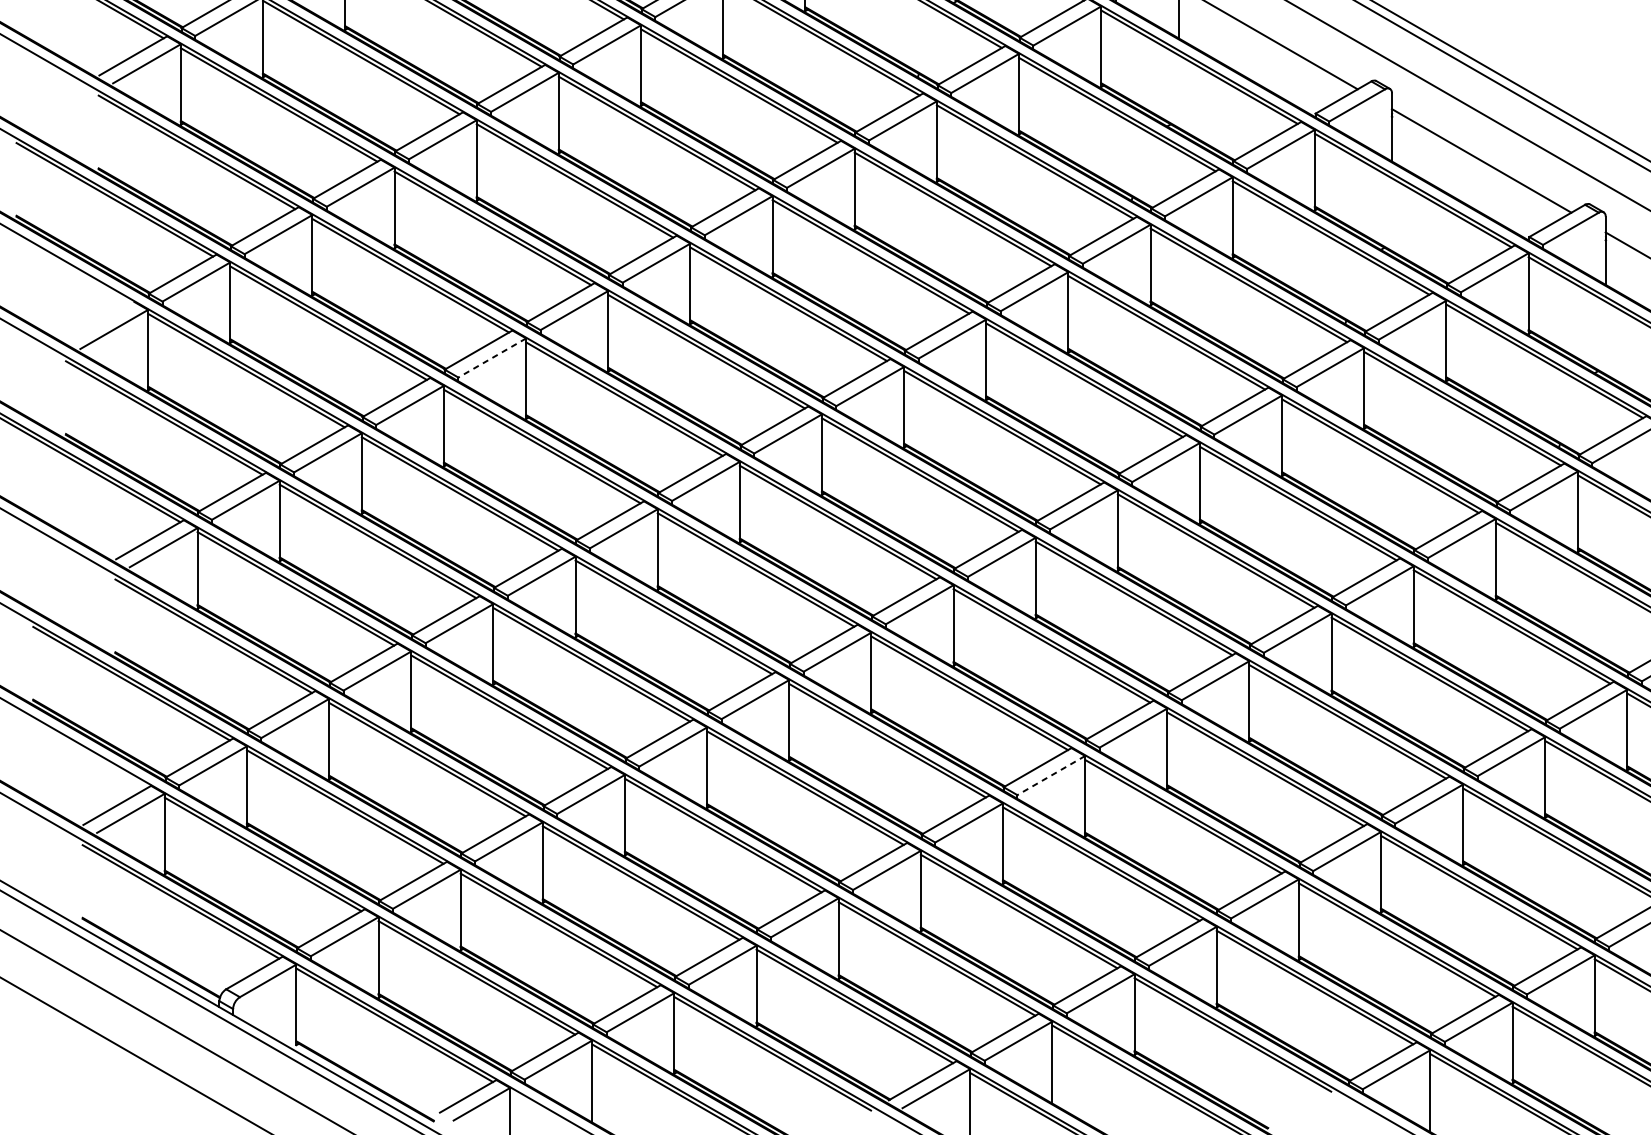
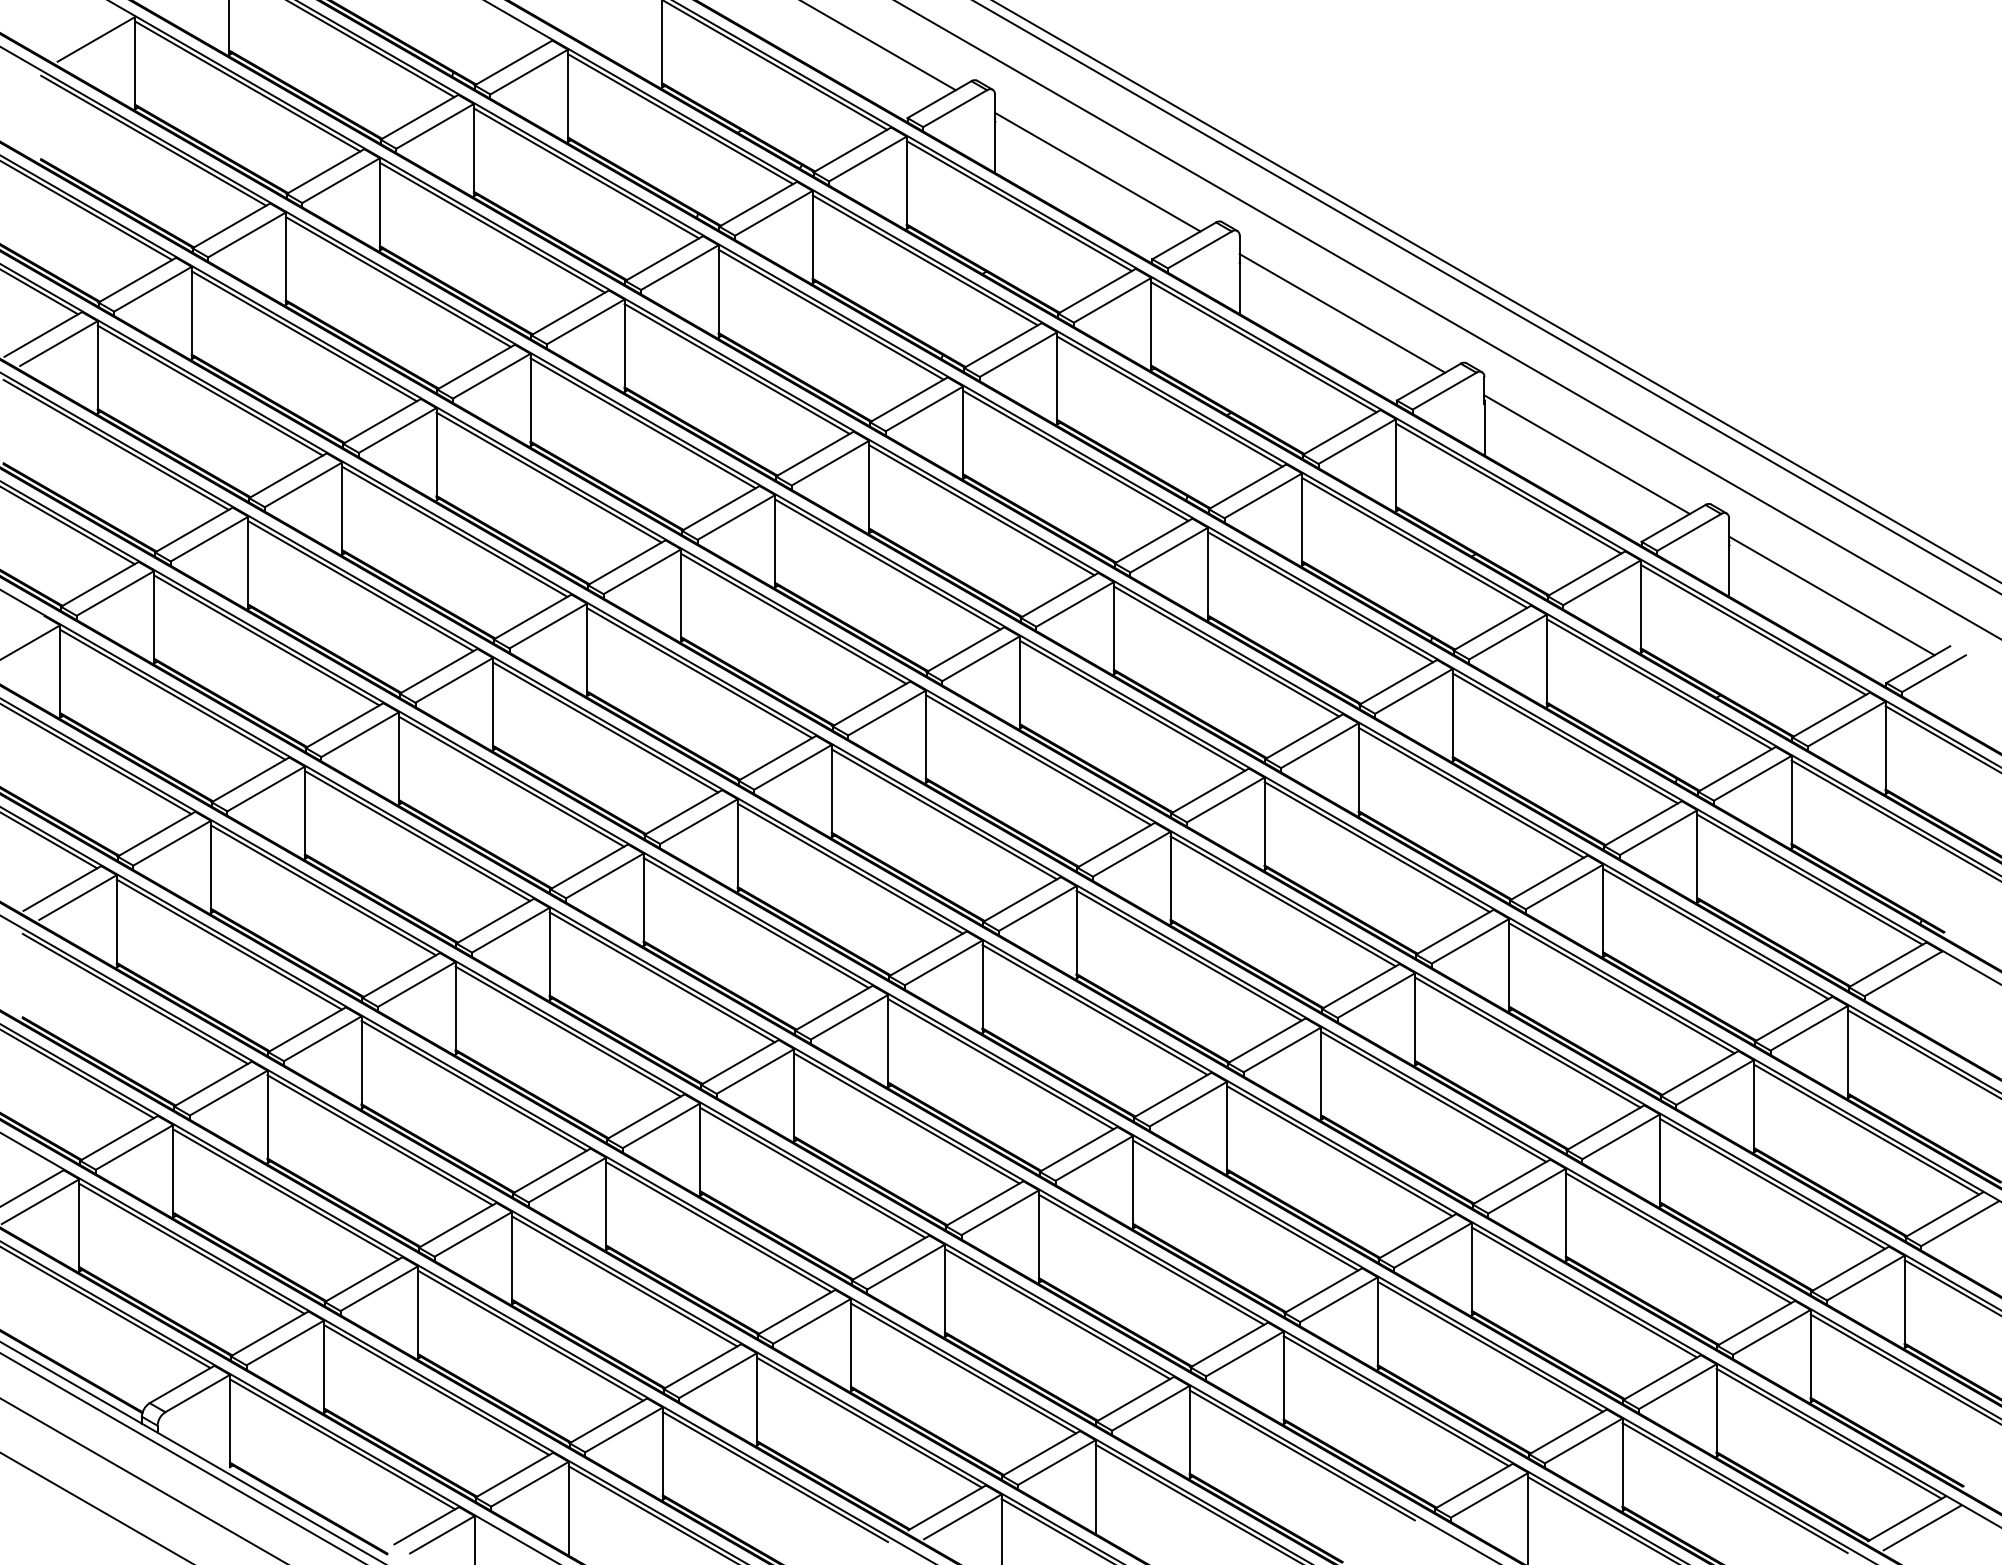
line: (492, 358) -> (454, 680), dashed -> solid
line: (1051, 775) -> (1094, 1158), dashed -> solid

